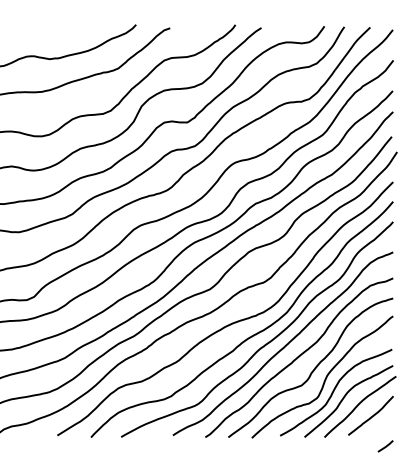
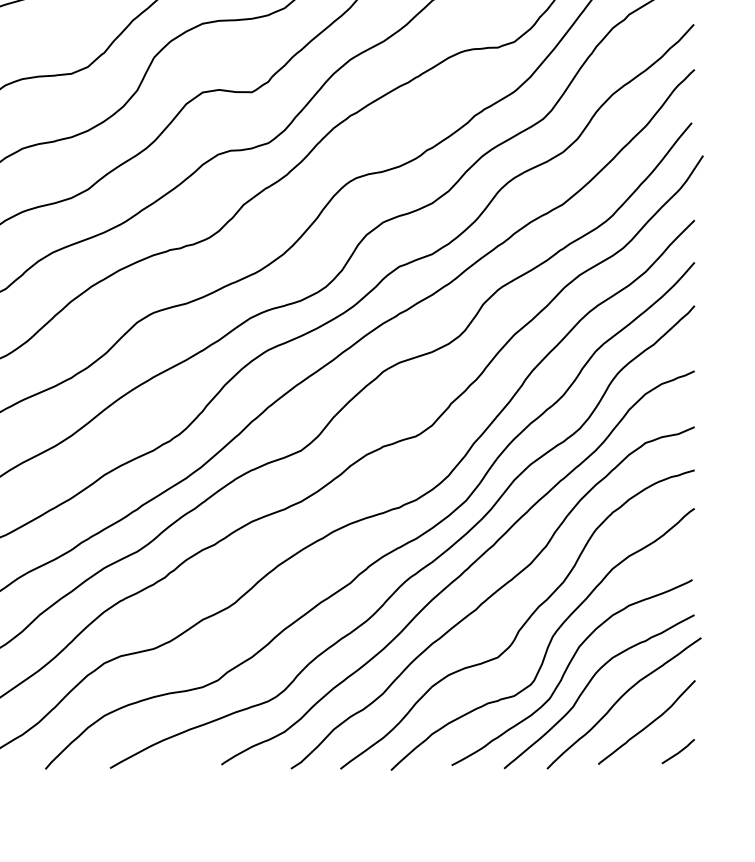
line: (385, 446) -> (678, 751), moved

